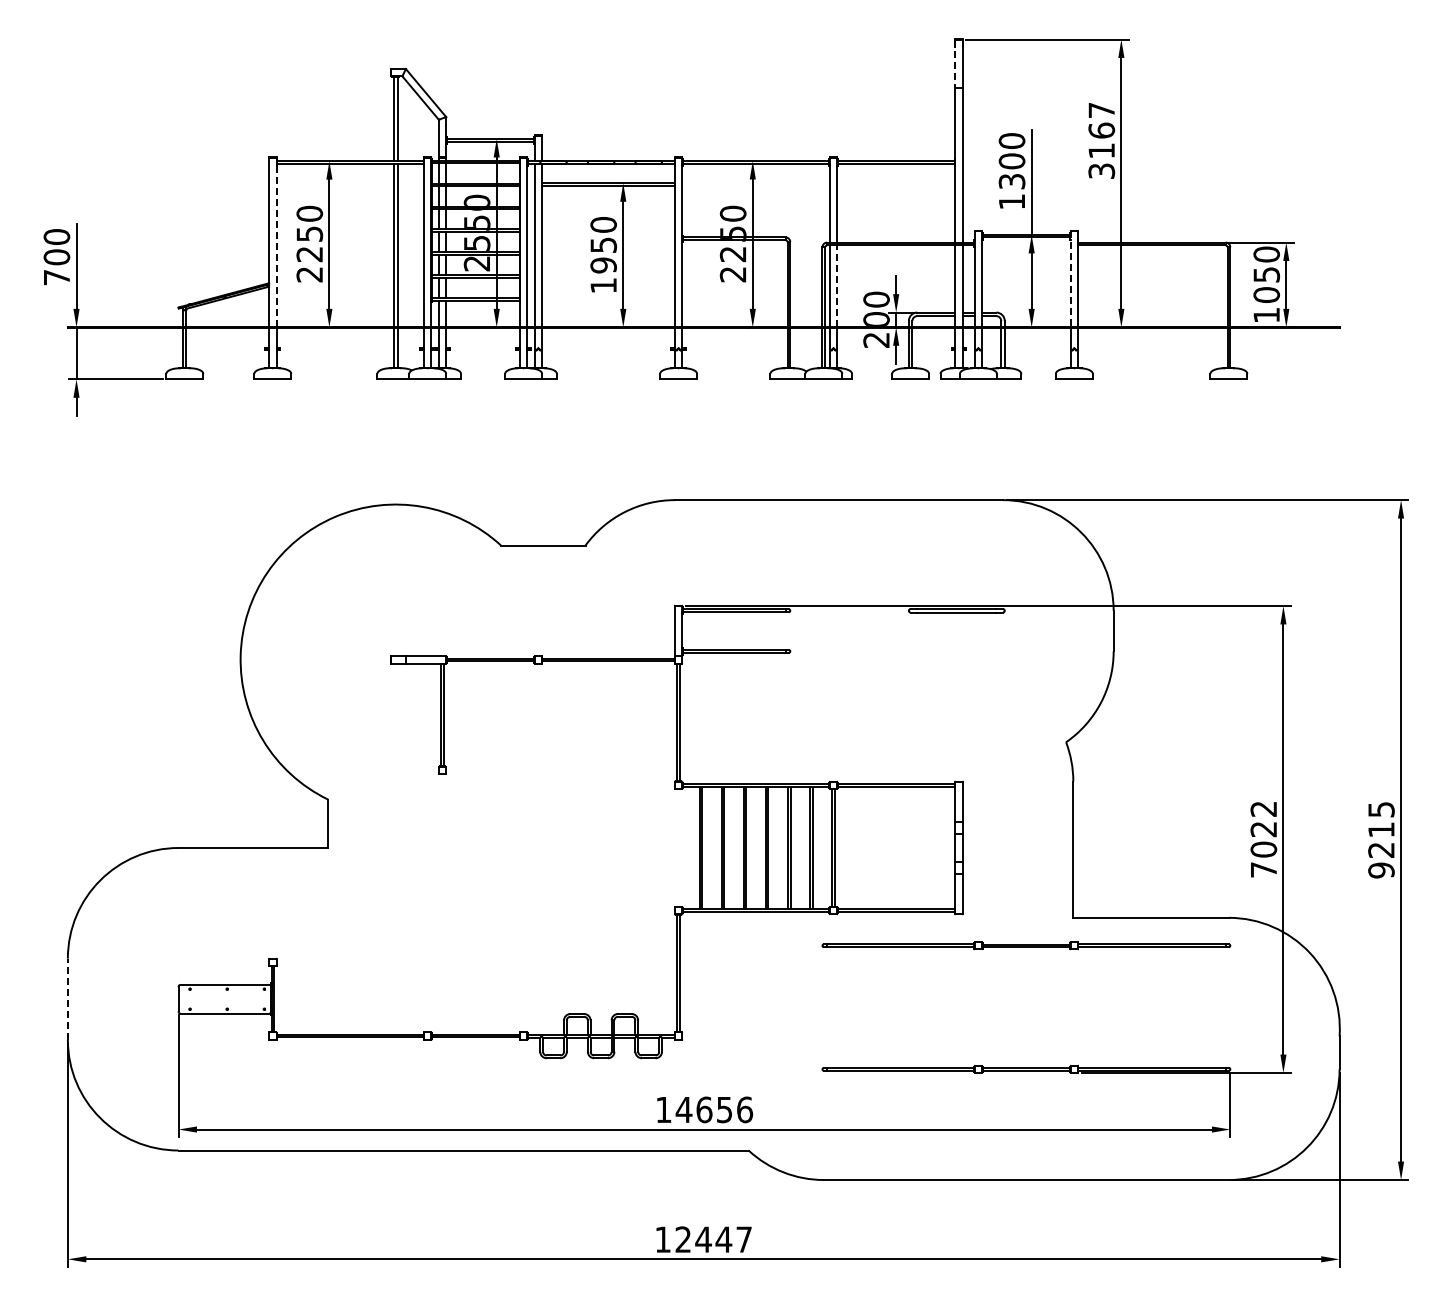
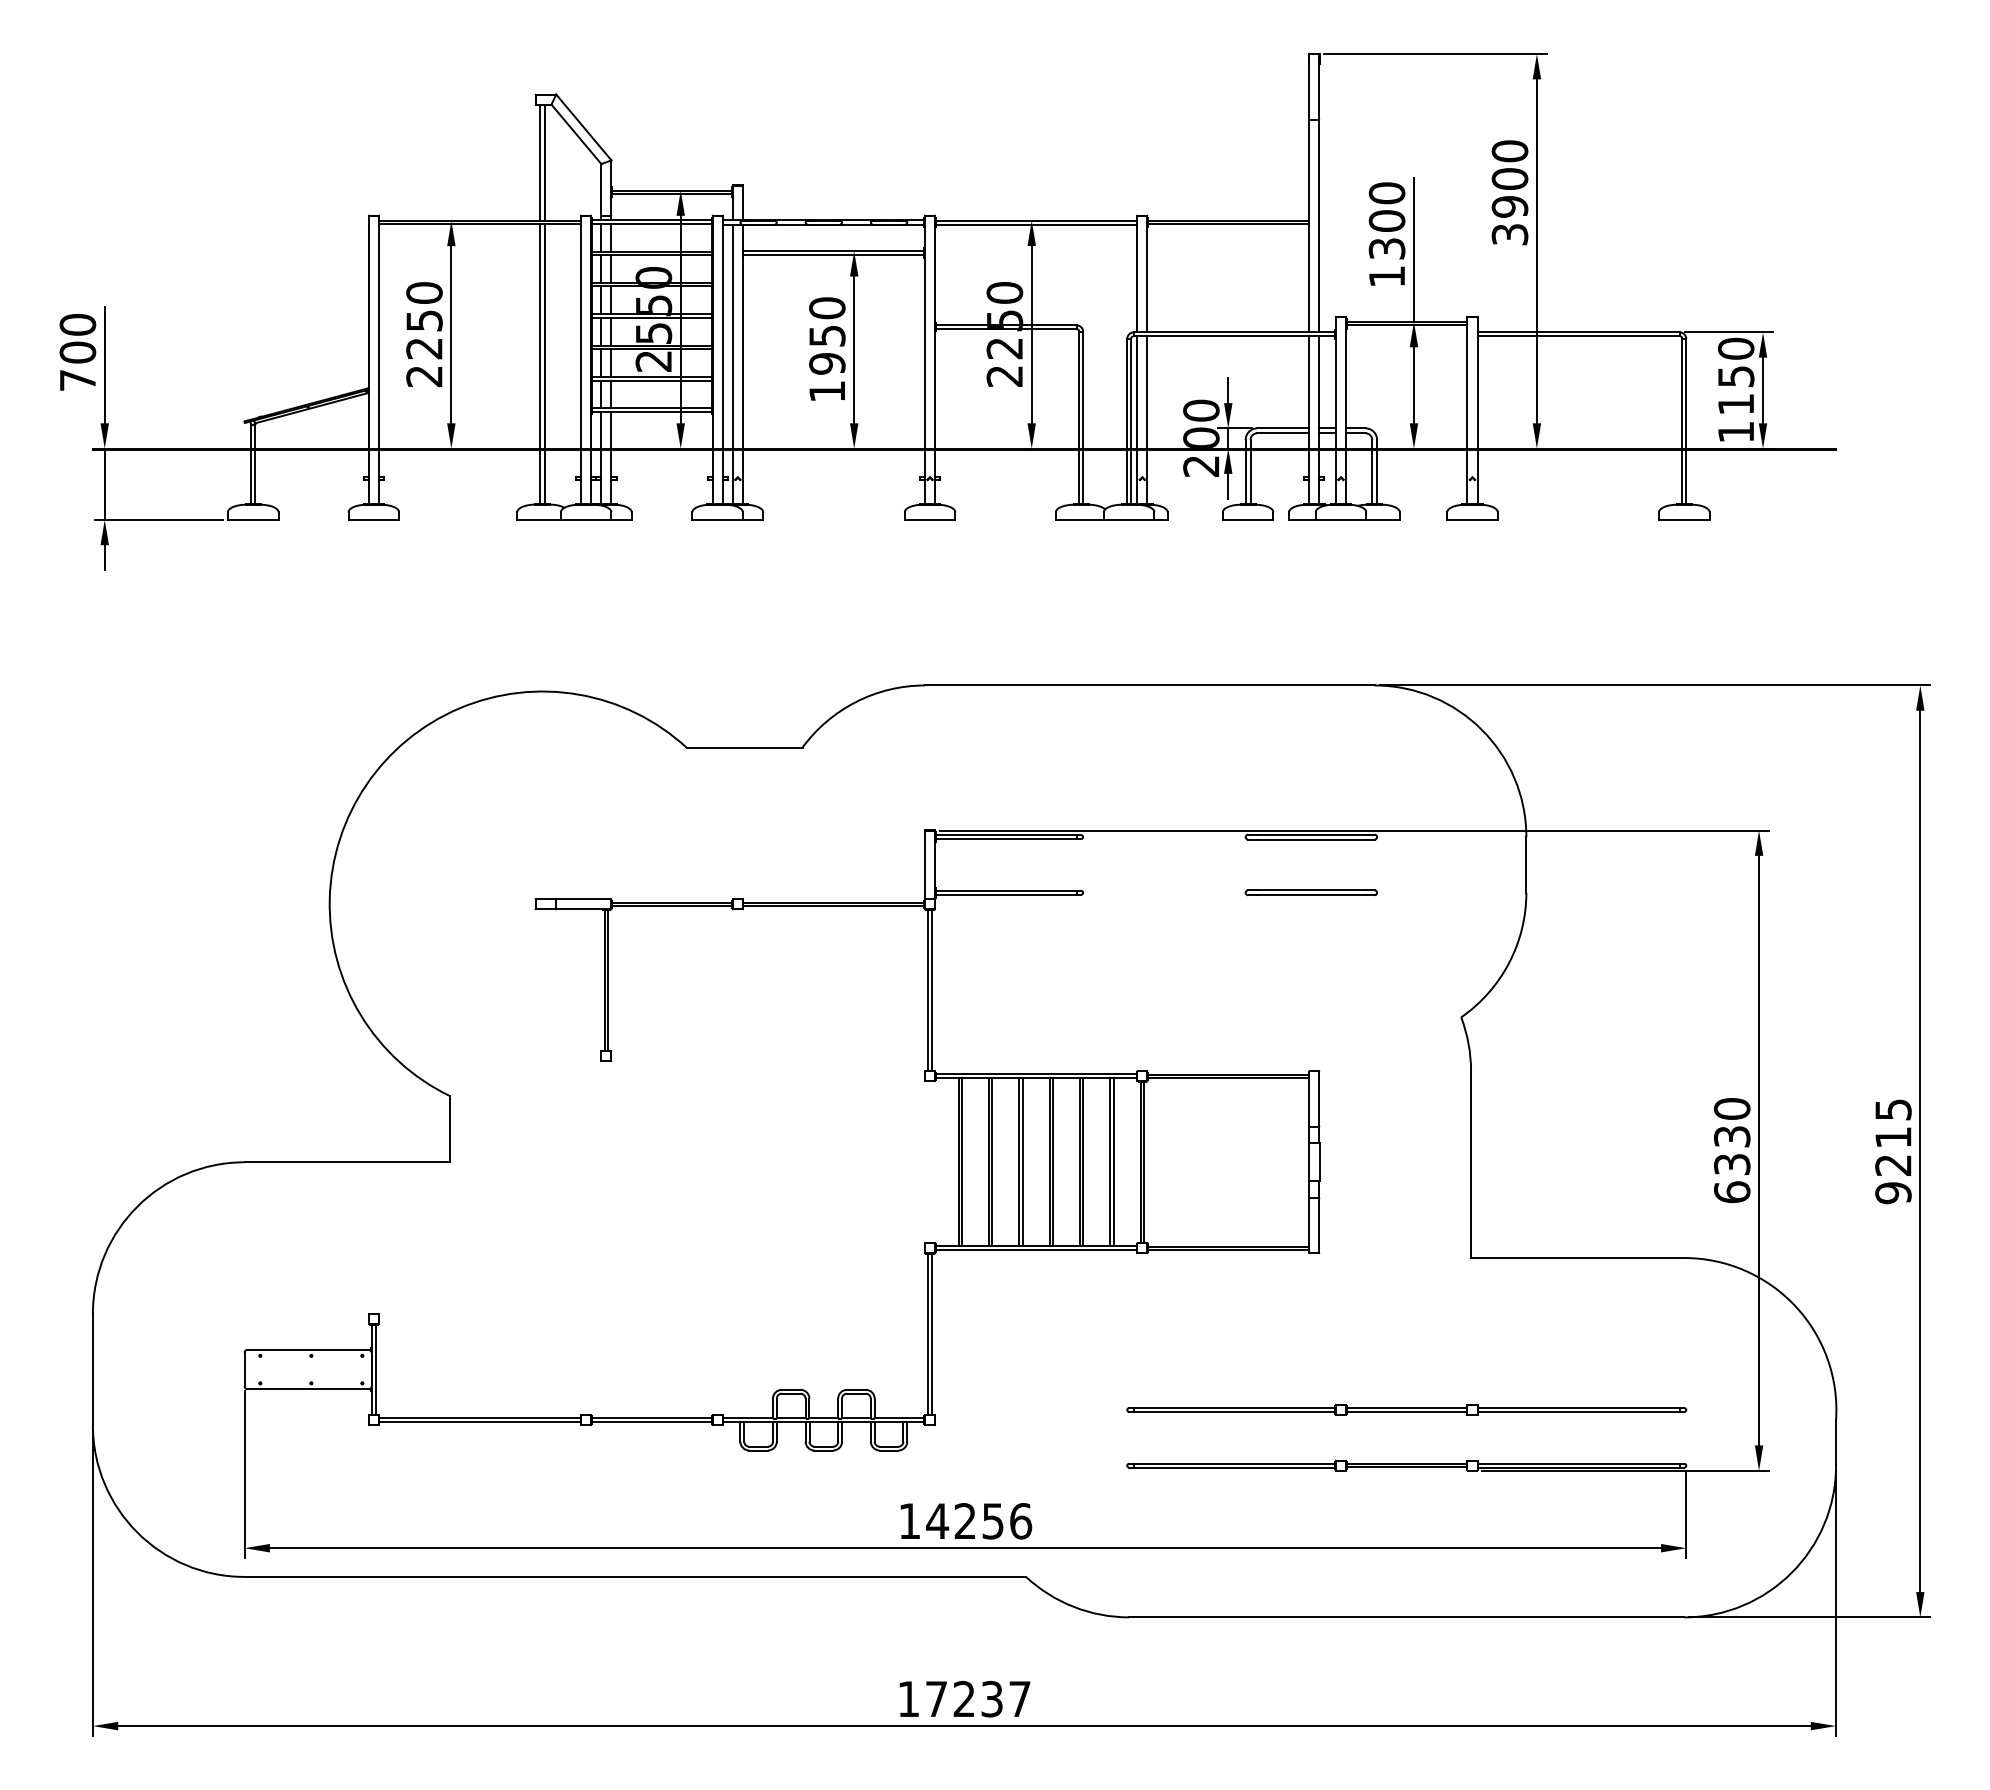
line: (955, 63) -> (1309, 86), dashed -> solid
text: (1101, 130) -> (1509, 178), 3167 -> 3900
line: (276, 242) -> (378, 332), dashed -> solid
line: (1070, 279) -> (1467, 383), dashed -> solid
line: (837, 286) -> (1147, 392), dashed -> solid
text: (1266, 294) -> (1735, 403), 1050 -> 1150
part: (956, 650) -> (1310, 891), added
text: (1263, 839) -> (1731, 1150), 7022 -> 6330
part: (1026, 945) -> (1406, 1409), moved
line: (67, 999) -> (92, 1369), dashed -> solid
text: (704, 1109) -> (965, 1520), 14656 -> 14256
text: (703, 1239) -> (964, 1698), 12447 -> 17237

